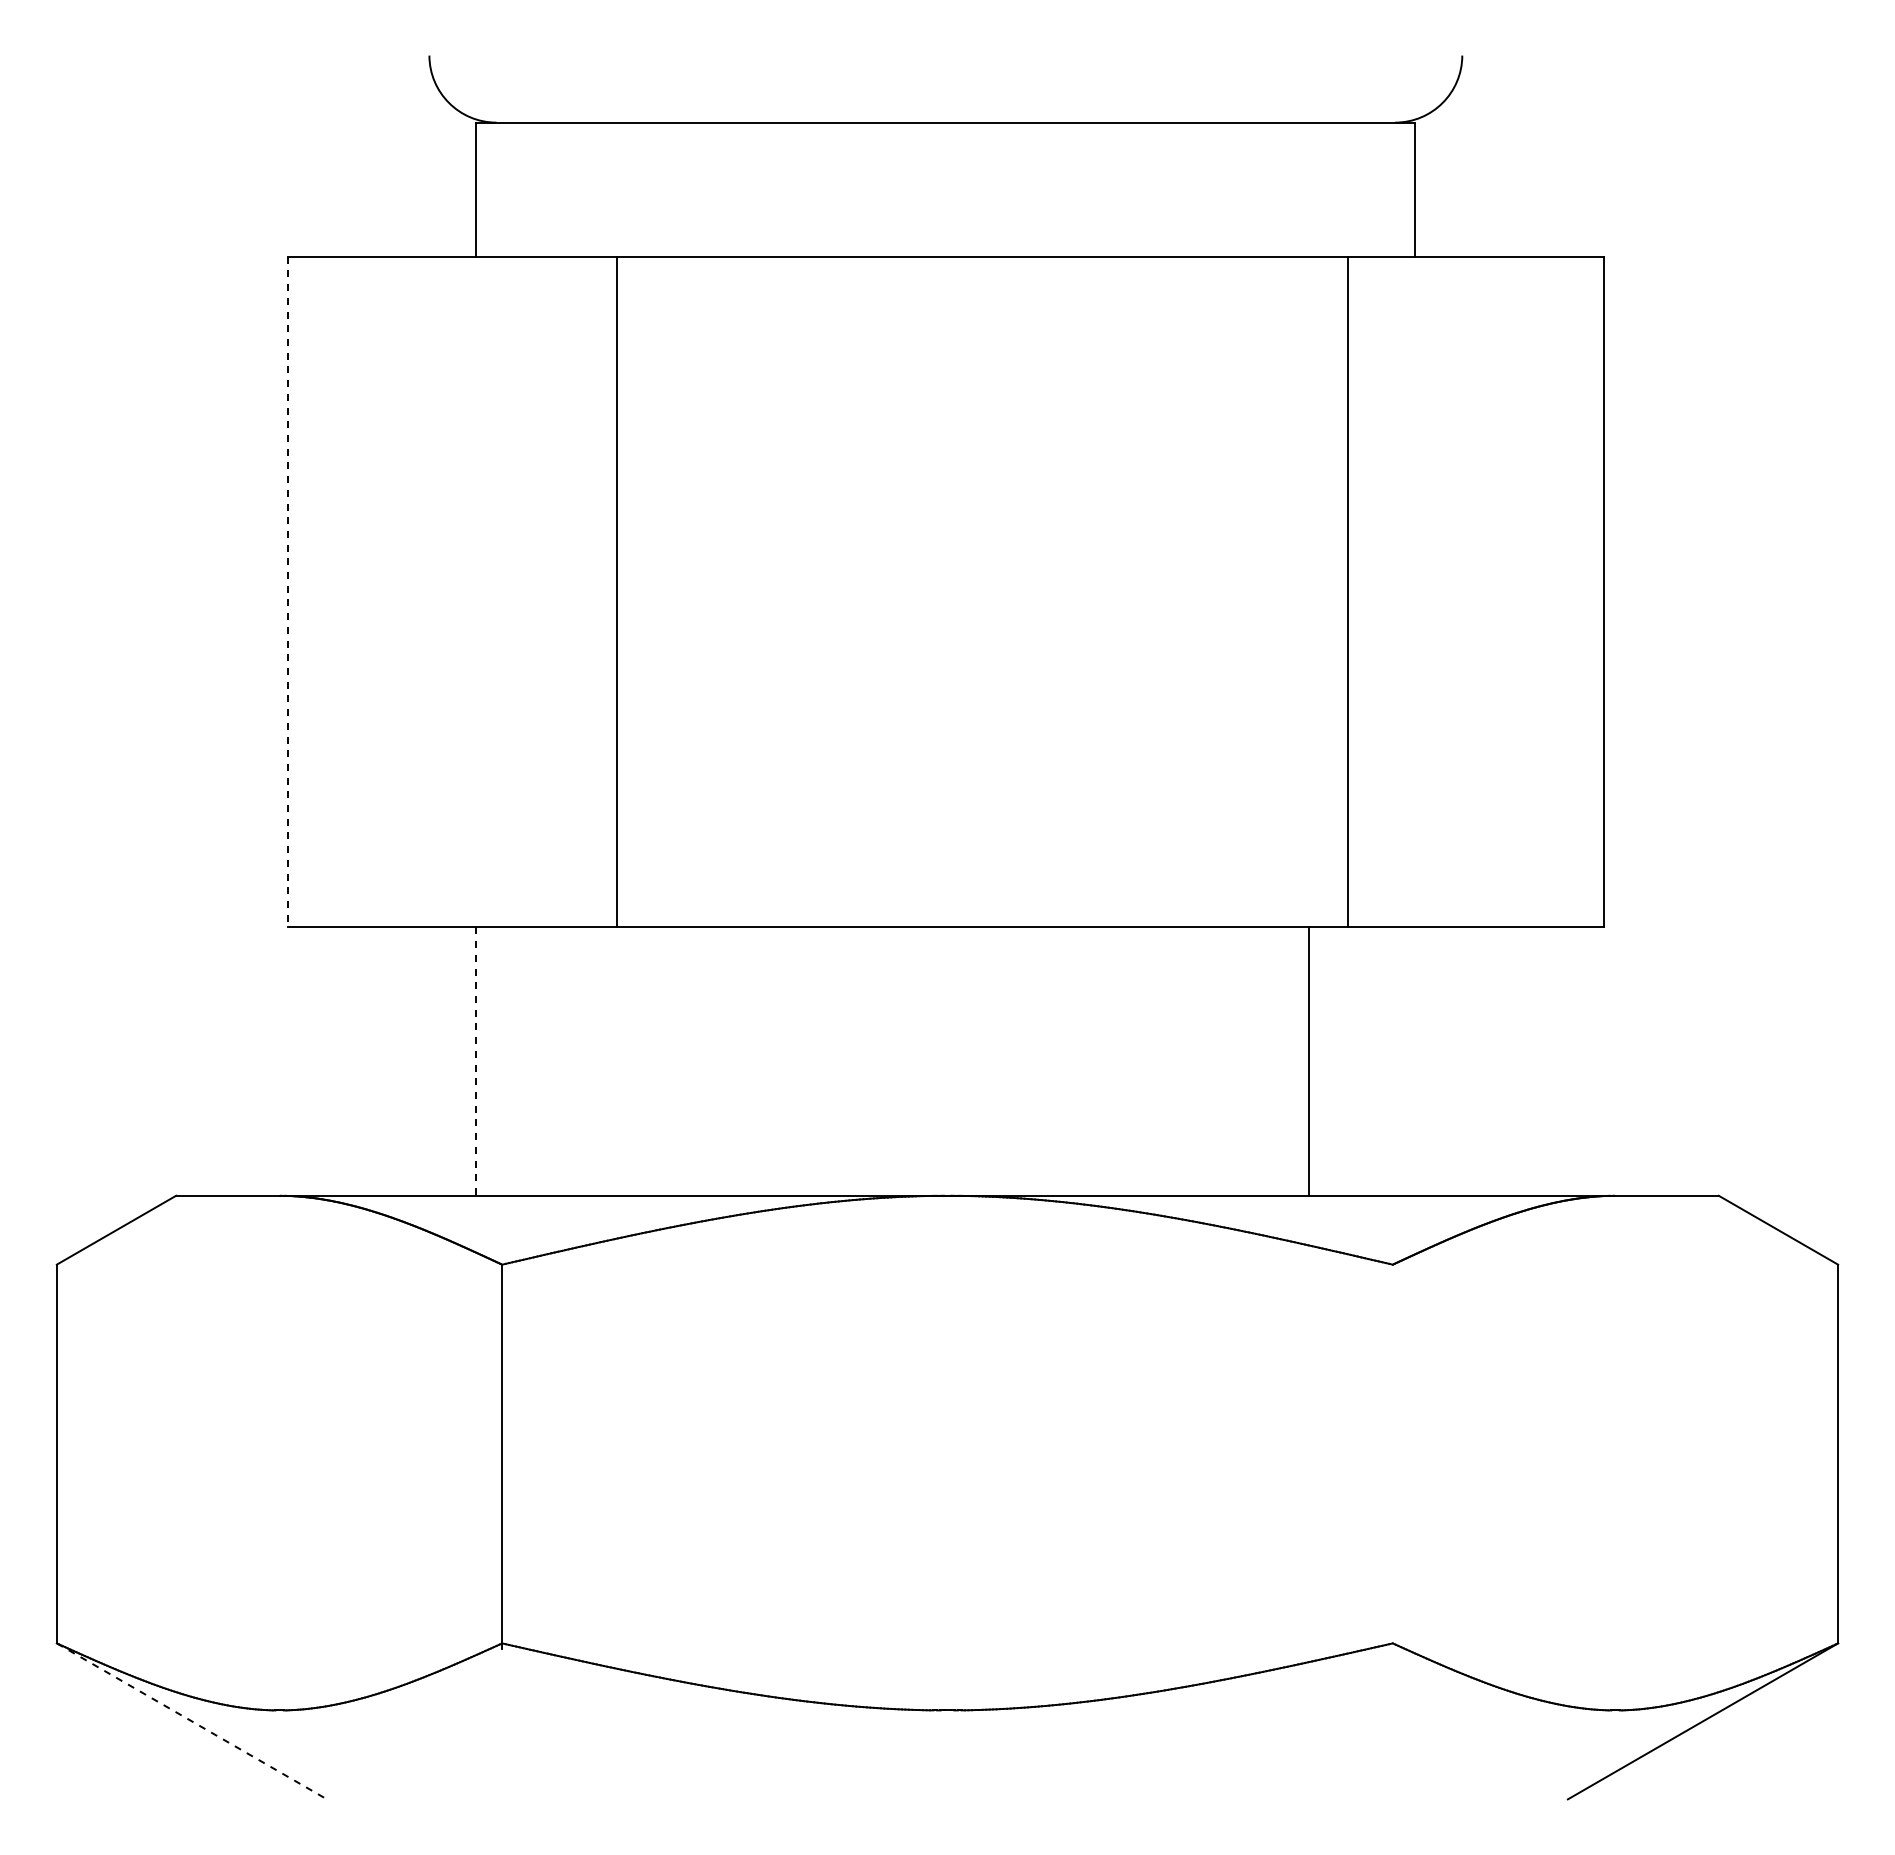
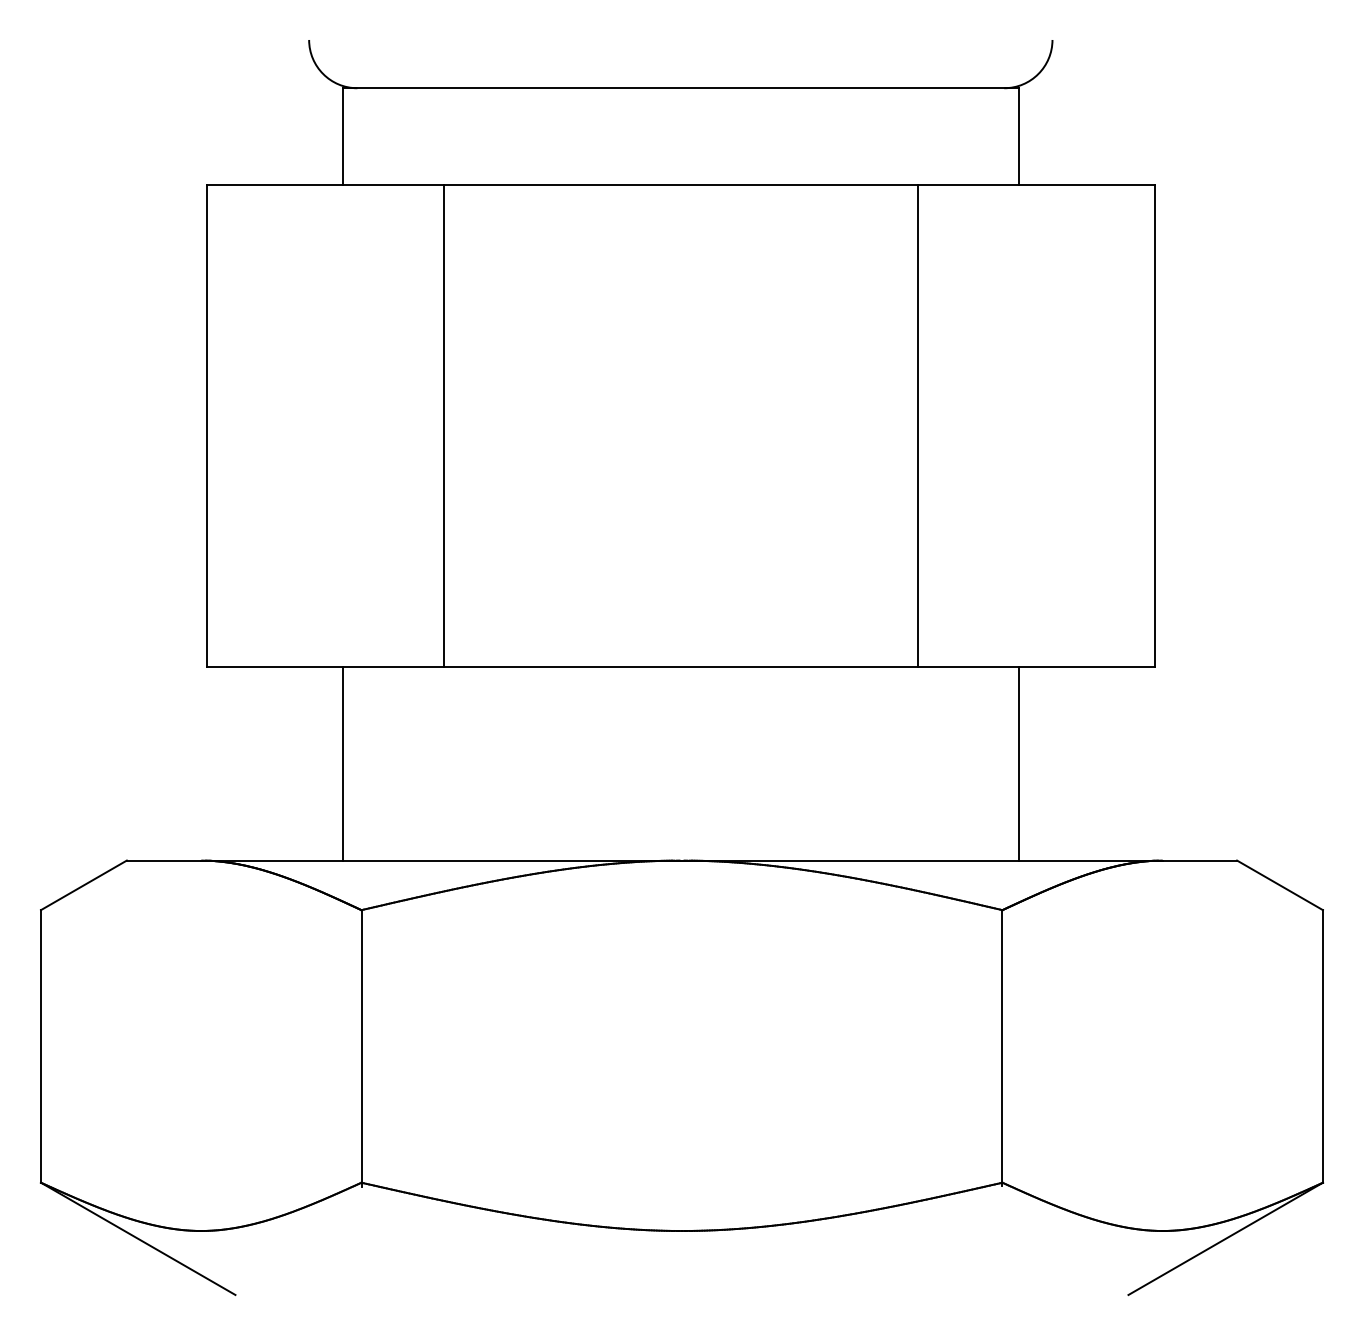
line: (1347, 591) -> (917, 425), moved
line: (287, 592) -> (206, 426), dashed -> solid
line: (1309, 1061) -> (1018, 763), moved
line: (476, 1062) -> (343, 764), dashed -> solid
line: (1392, 1455) -> (1002, 1047), added
line: (192, 1721) -> (138, 1238), dashed -> solid

